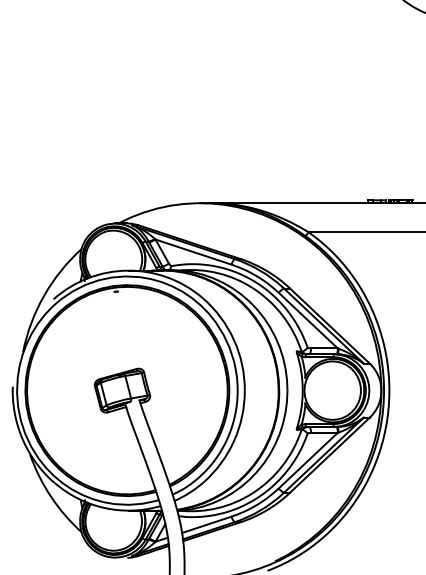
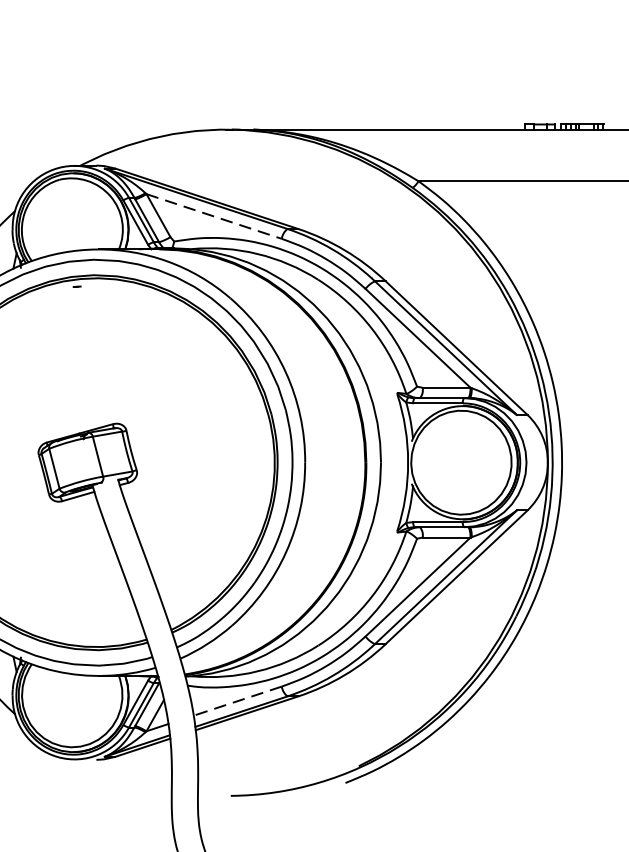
line: (194, 252) -> (215, 217), solid -> dashed
line: (206, 524) -> (237, 700), solid -> dashed

